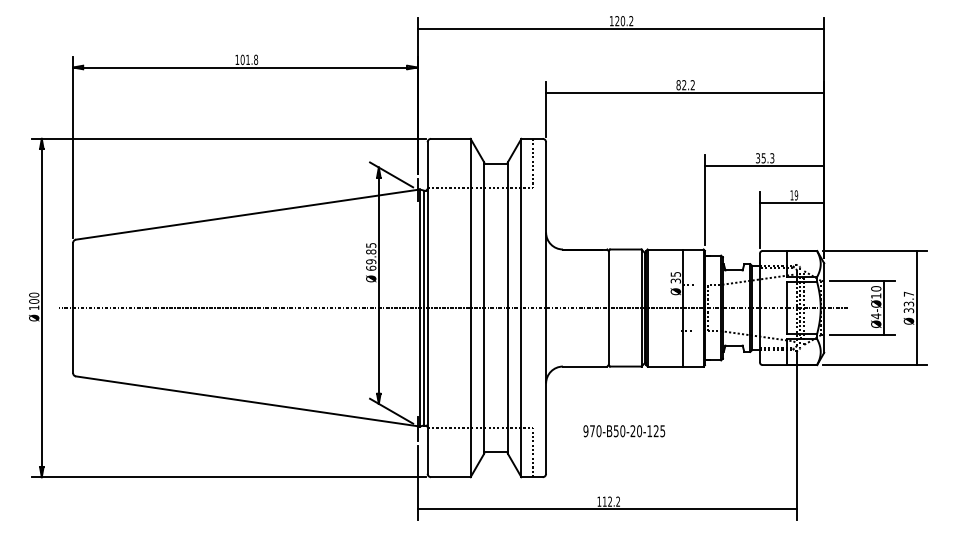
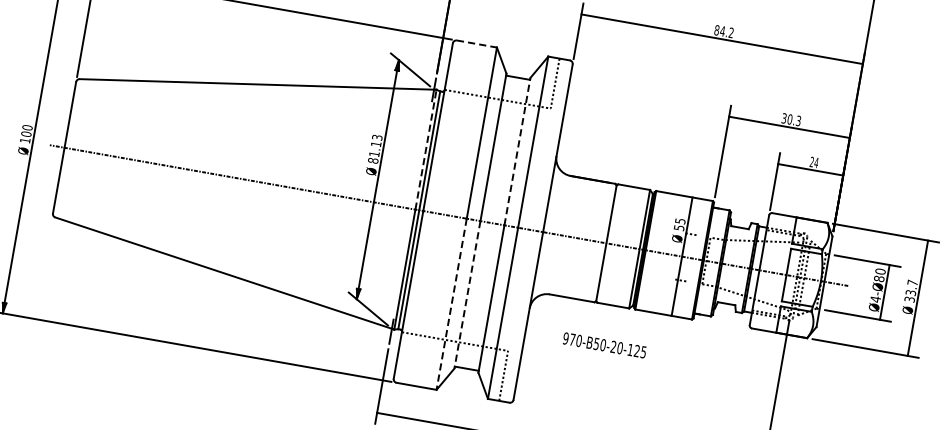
text: (684, 85) -> (722, 31), 82.2 -> 84.2
line: (450, 138) -> (476, 43), solid -> dashed
text: (763, 158) -> (789, 119), 35.3 -> 30.3
text: (794, 195) -> (814, 162), 19 -> 24
line: (507, 235) -> (517, 151), solid -> dashed
line: (419, 248) -> (425, 149), solid -> dashed
text: (371, 256) -> (375, 148), 69.85 -> 81.13
text: (674, 280) -> (677, 227), 35 -> 55
text: (876, 295) -> (879, 278), Ø4-Ø10 -> Ø4-Ø80
line: (484, 380) -> (467, 294), solid -> dashed
line: (470, 392) -> (451, 304), solid -> dashed
text: (624, 431) -> (604, 345), moved

